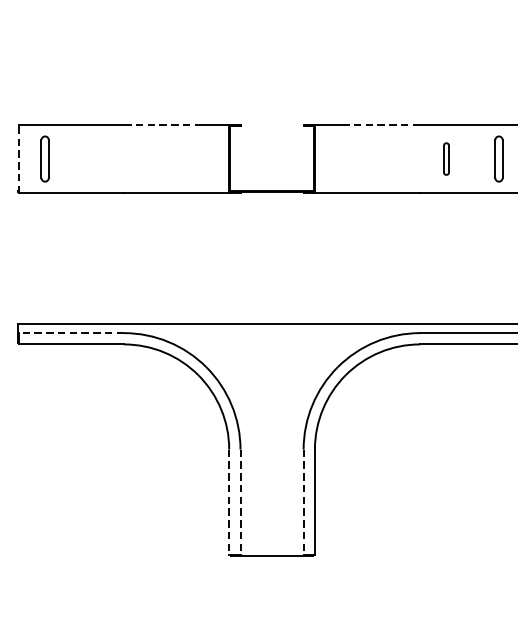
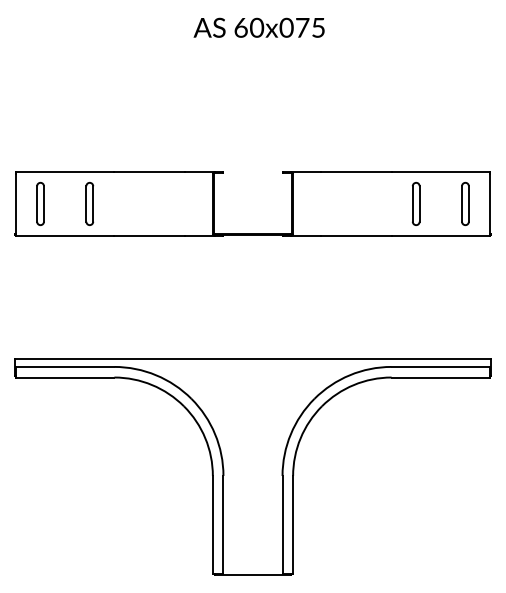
line: (162, 125) -> (150, 172), dashed -> solid
line: (381, 125) -> (355, 172), dashed -> solid
part: (97, 158) -> (89, 203), added
part: (446, 158) -> (416, 203), size x1.43
line: (18, 159) -> (15, 204), dashed -> solid
line: (70, 332) -> (64, 366), dashed -> solid
line: (228, 502) -> (212, 525), dashed -> solid
line: (240, 502) -> (223, 525), dashed -> solid
line: (303, 502) -> (282, 525), dashed -> solid

